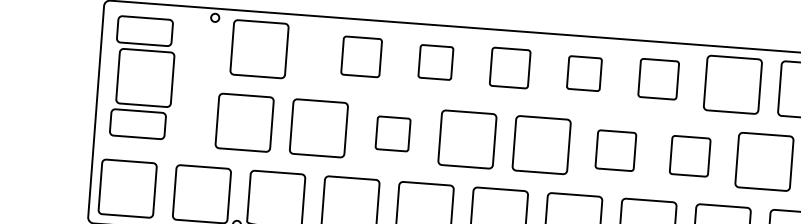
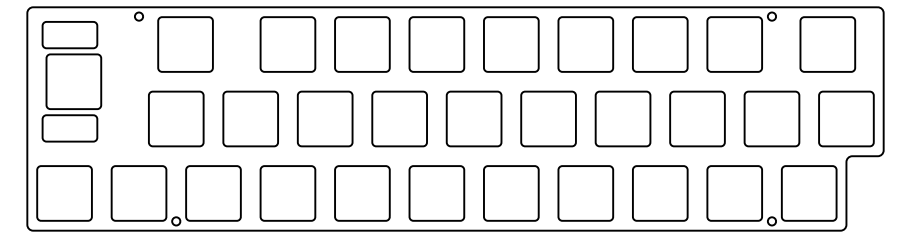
part: (361, 56) -> (287, 44), size x1.43
part: (435, 62) -> (362, 44), size x1.67
part: (509, 68) -> (436, 44), size x1.43
part: (584, 73) -> (511, 44), size x1.67
part: (658, 79) -> (585, 44), size x1.43
part: (392, 133) -> (324, 118), size x1.67
part: (615, 150) -> (548, 118), size x1.43
part: (689, 155) -> (622, 118), size x1.43

